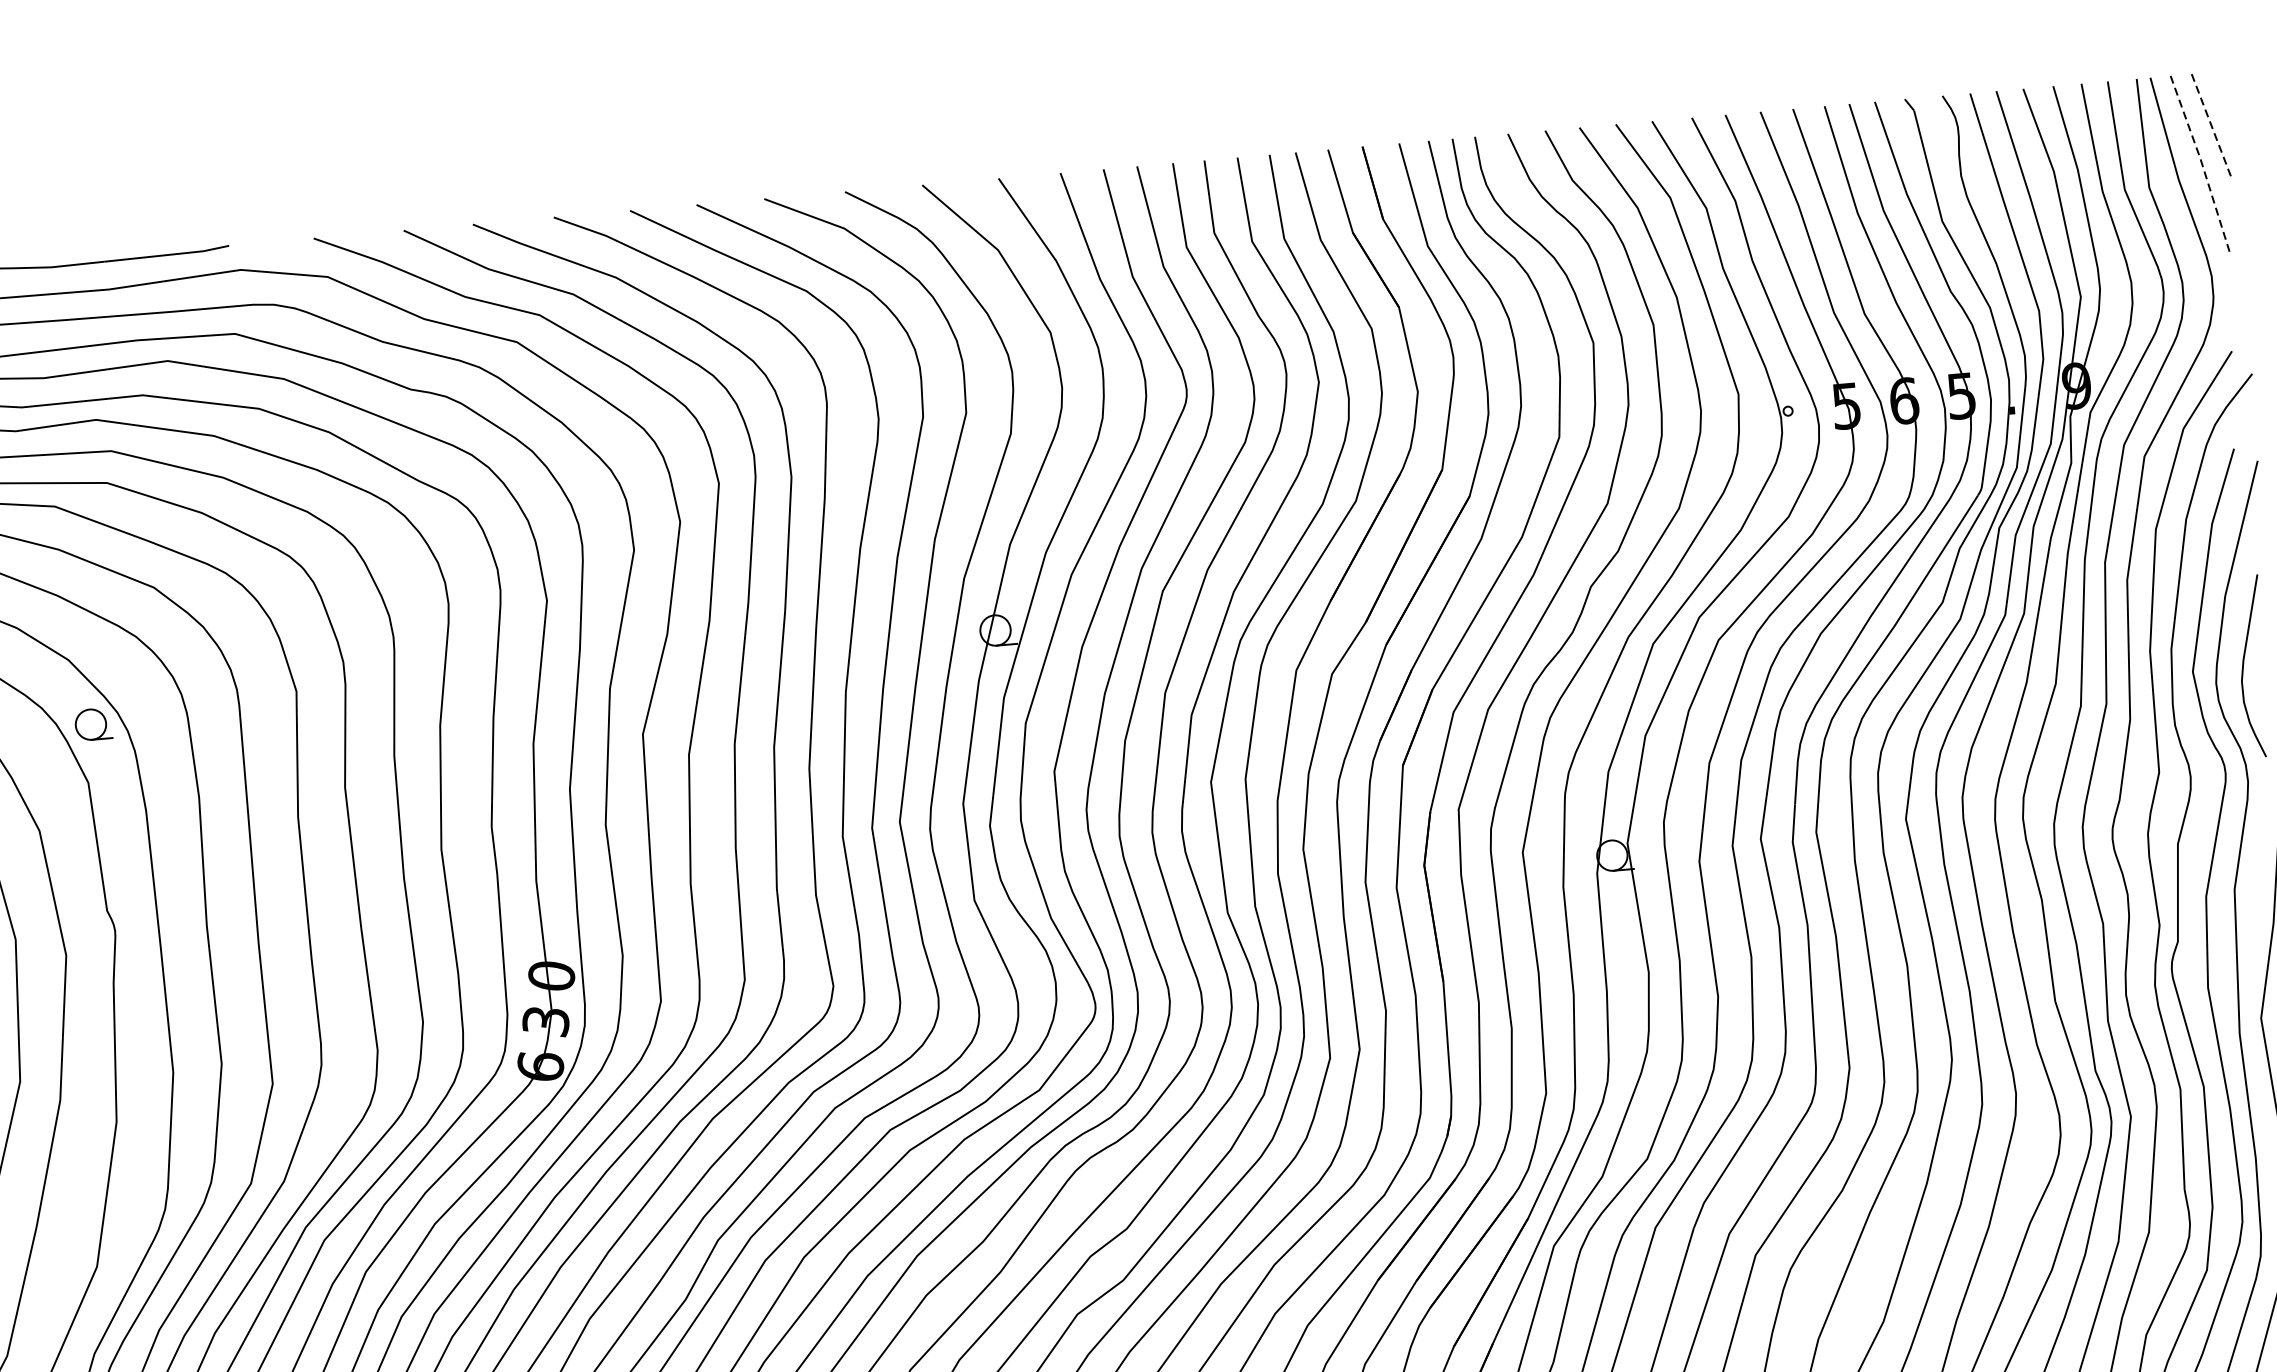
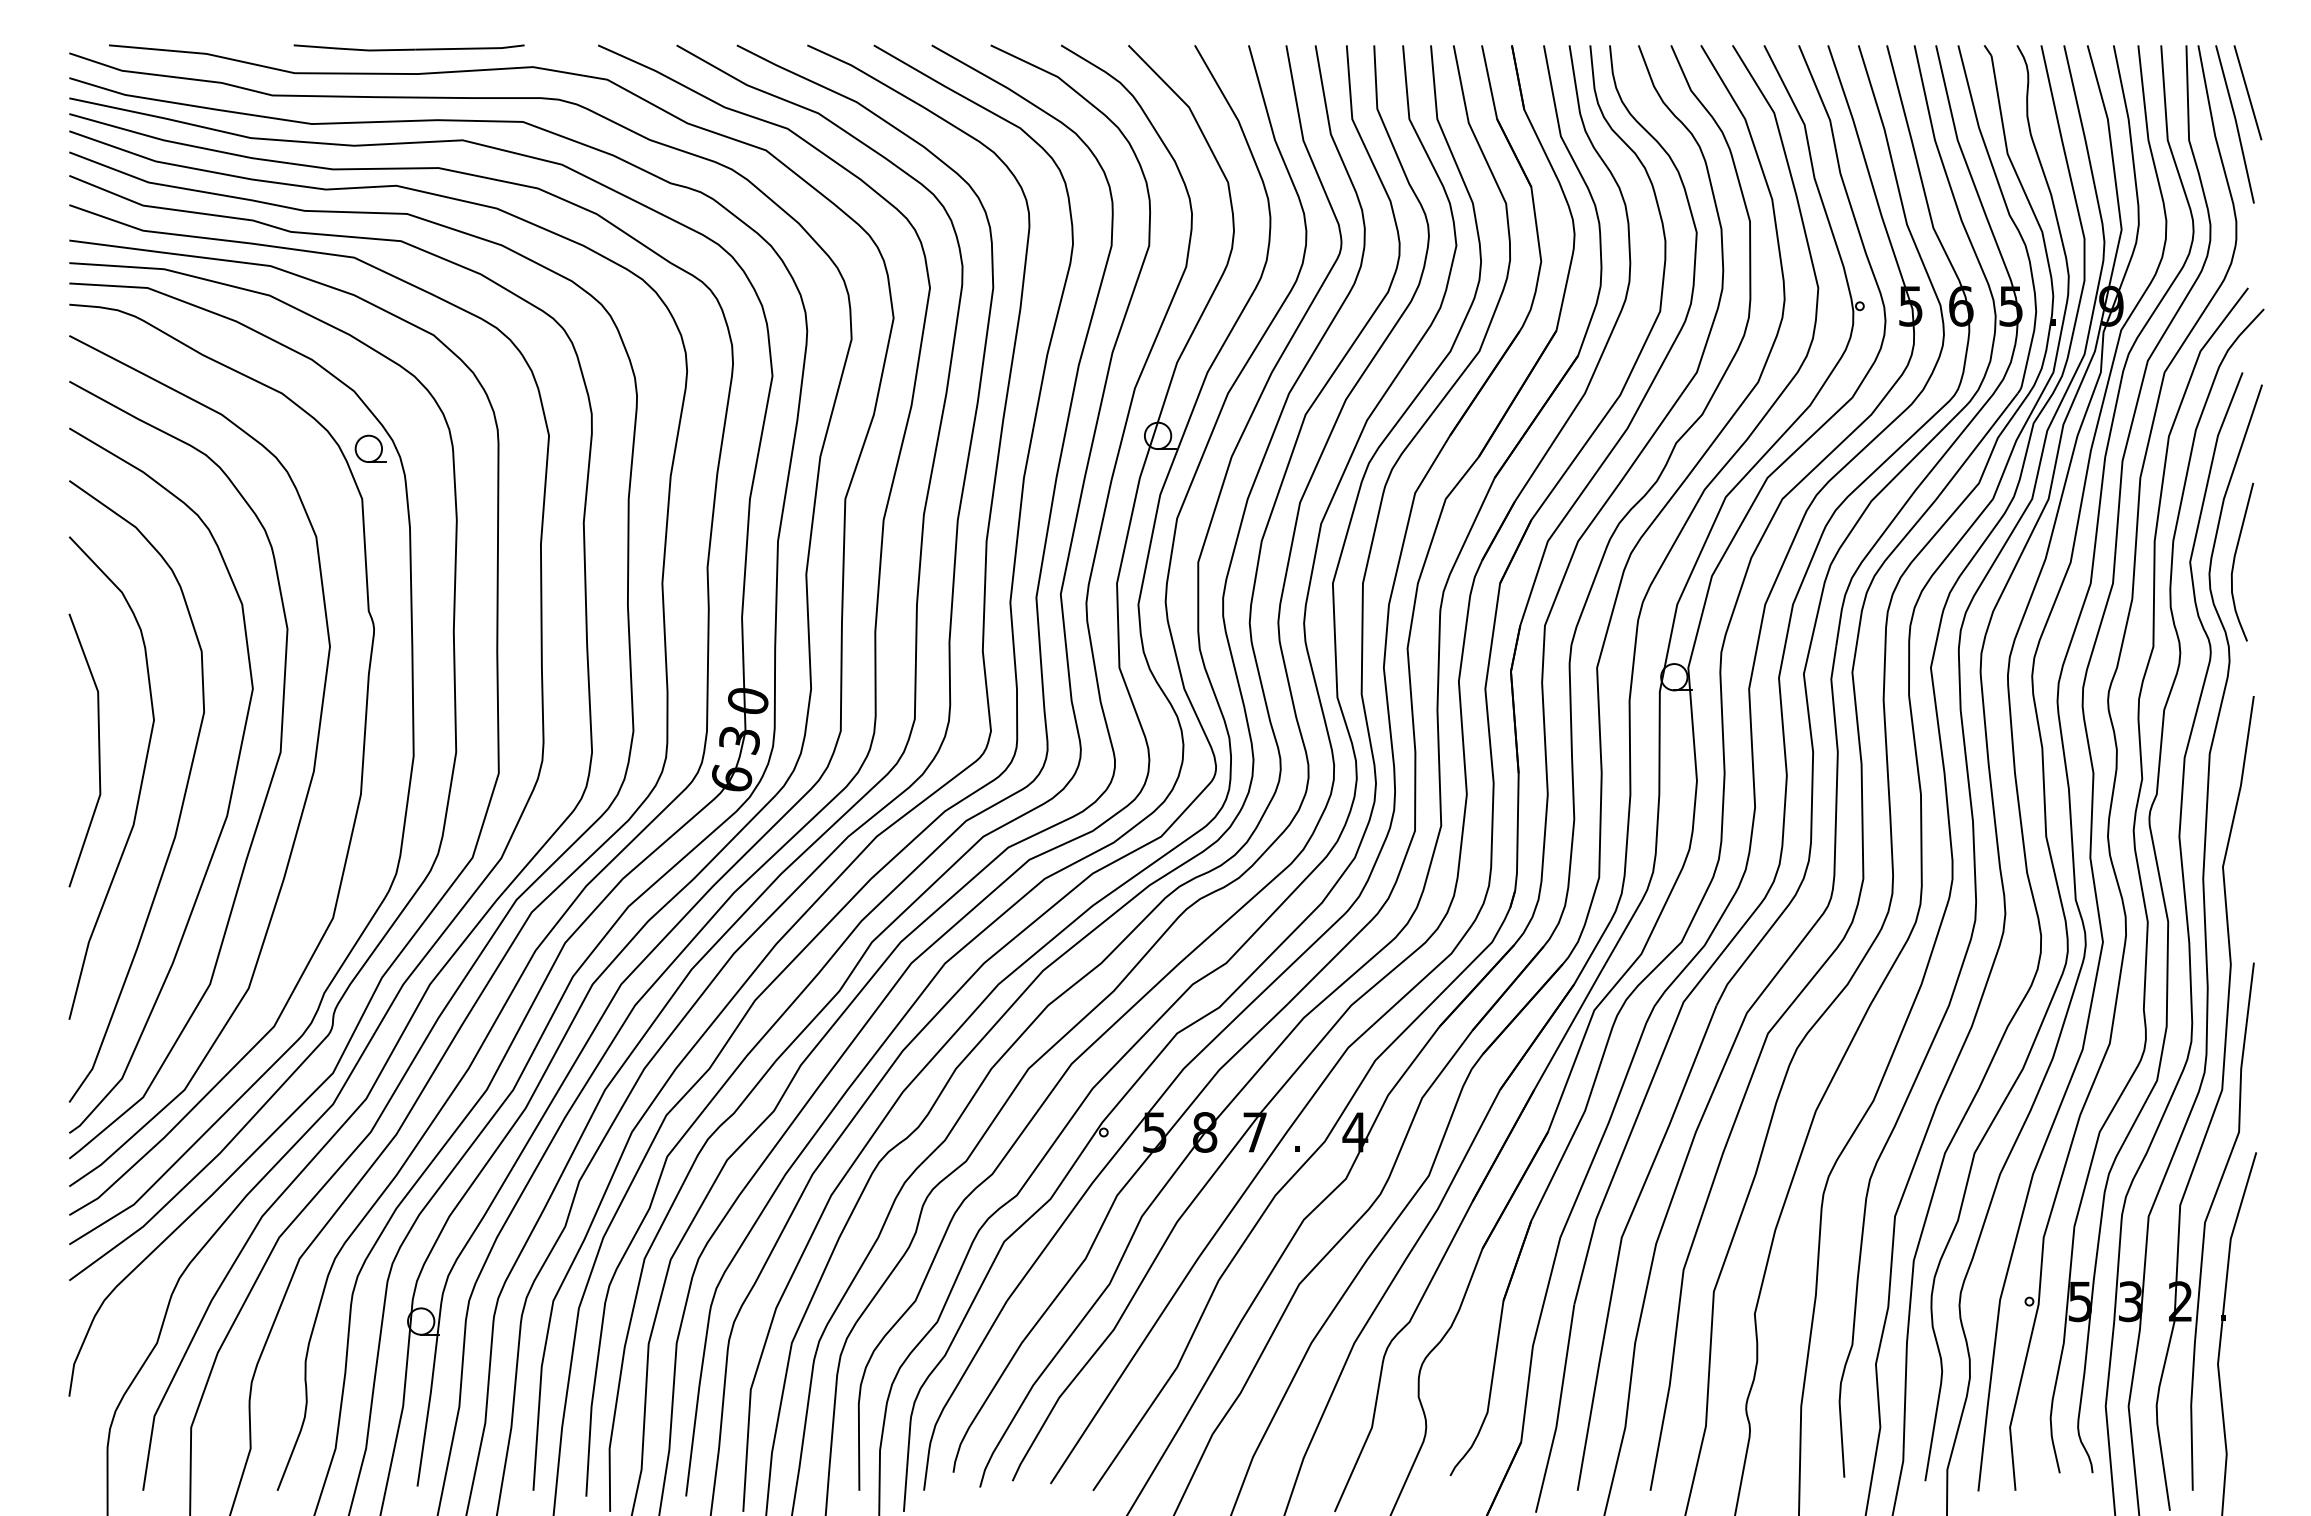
line: (2212, 127) -> (2248, 93), dashed -> solid
line: (2202, 164) -> (2236, 124), dashed -> solid

